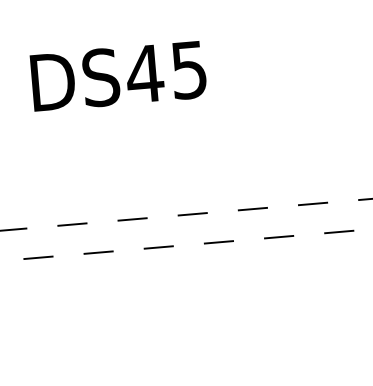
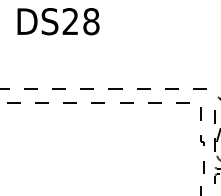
text: (166, 71) -> (80, 21), DS45 -> DS28

